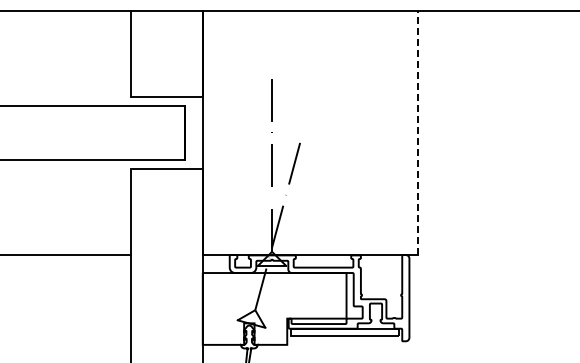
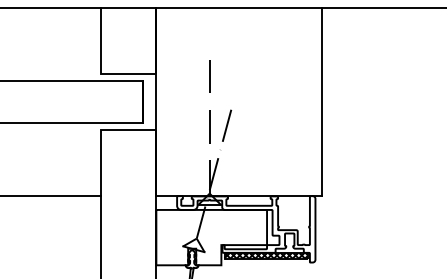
line: (418, 132) -> (322, 101), dashed -> solid
hatch: (345, 332) -> (266, 255), added

